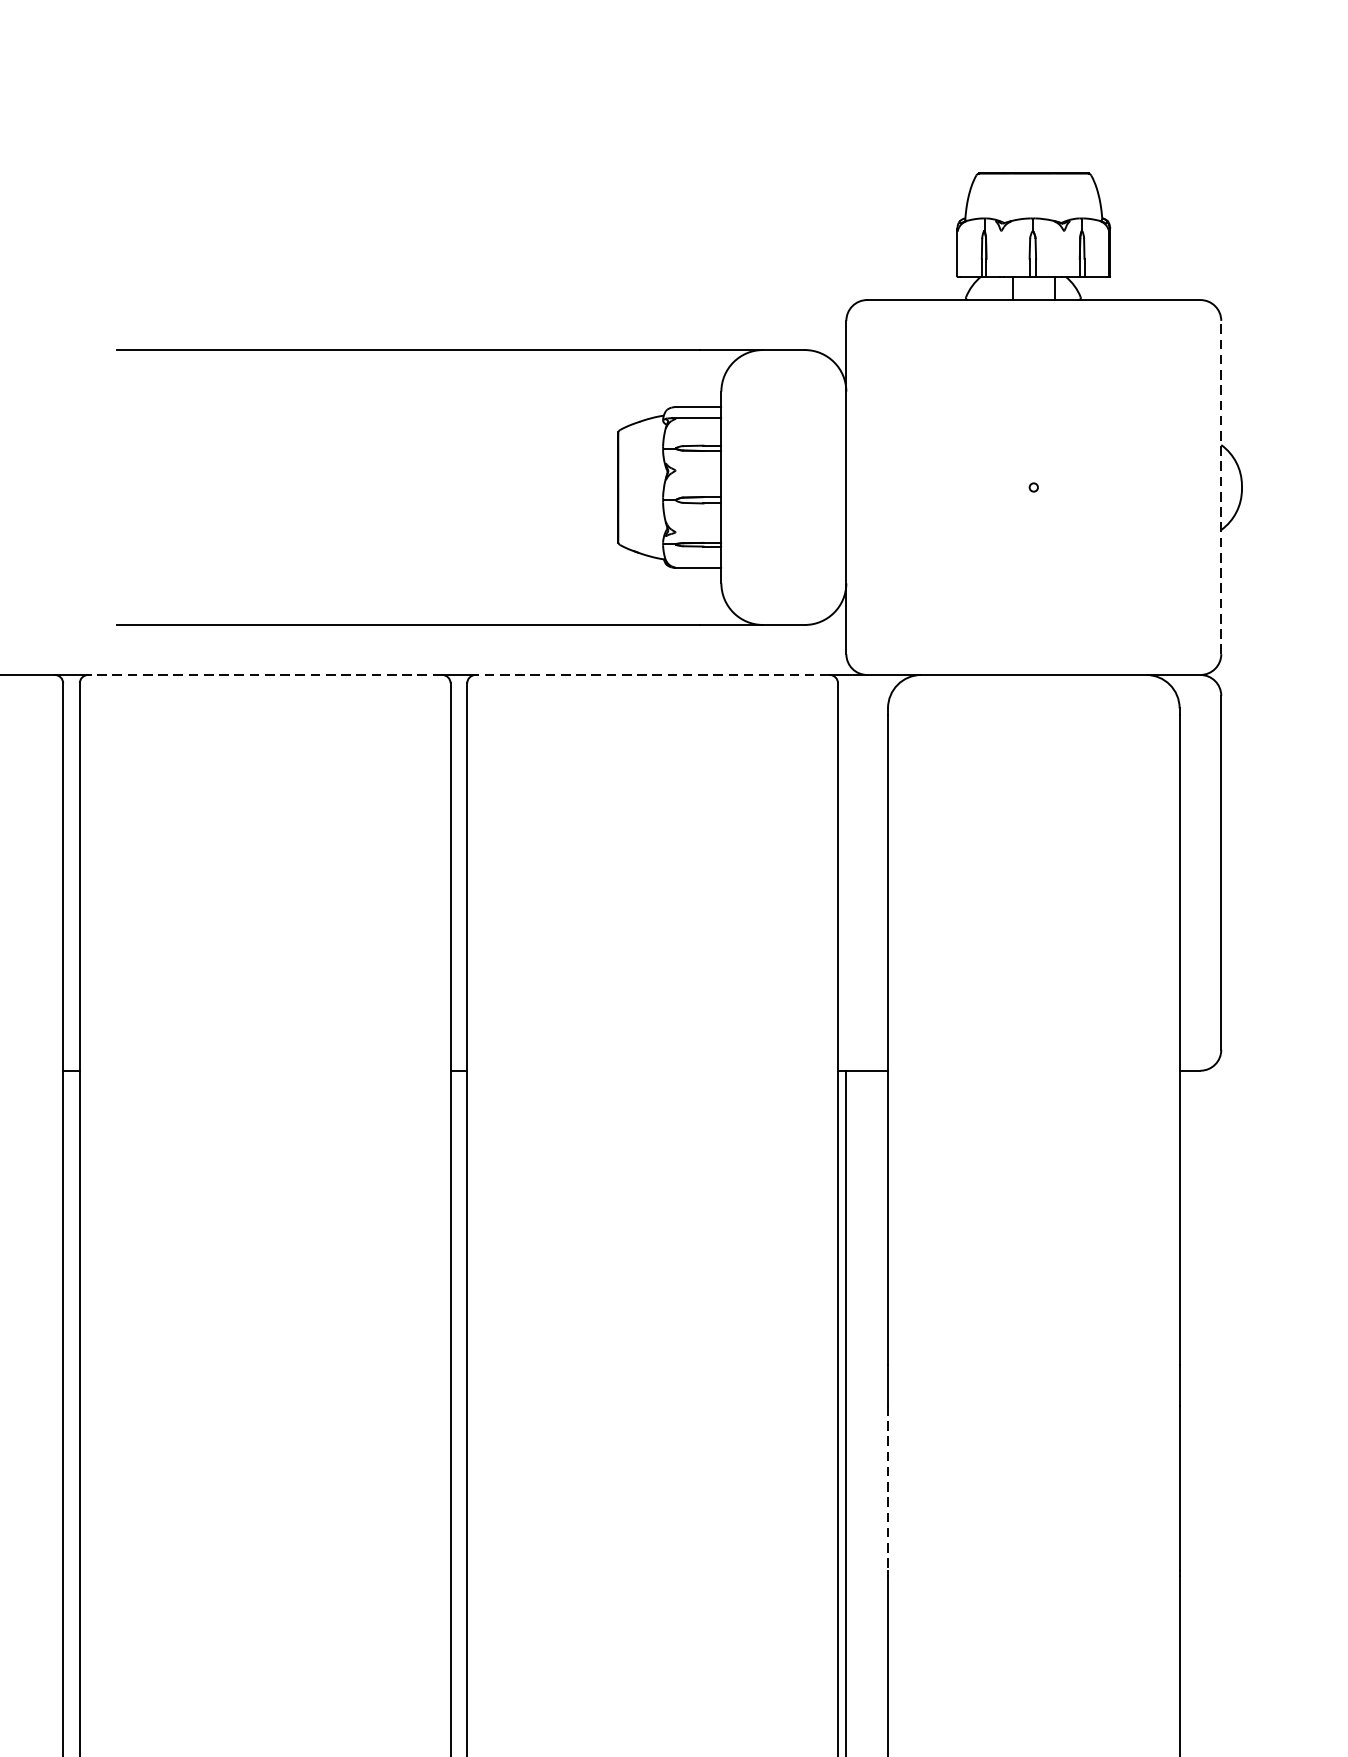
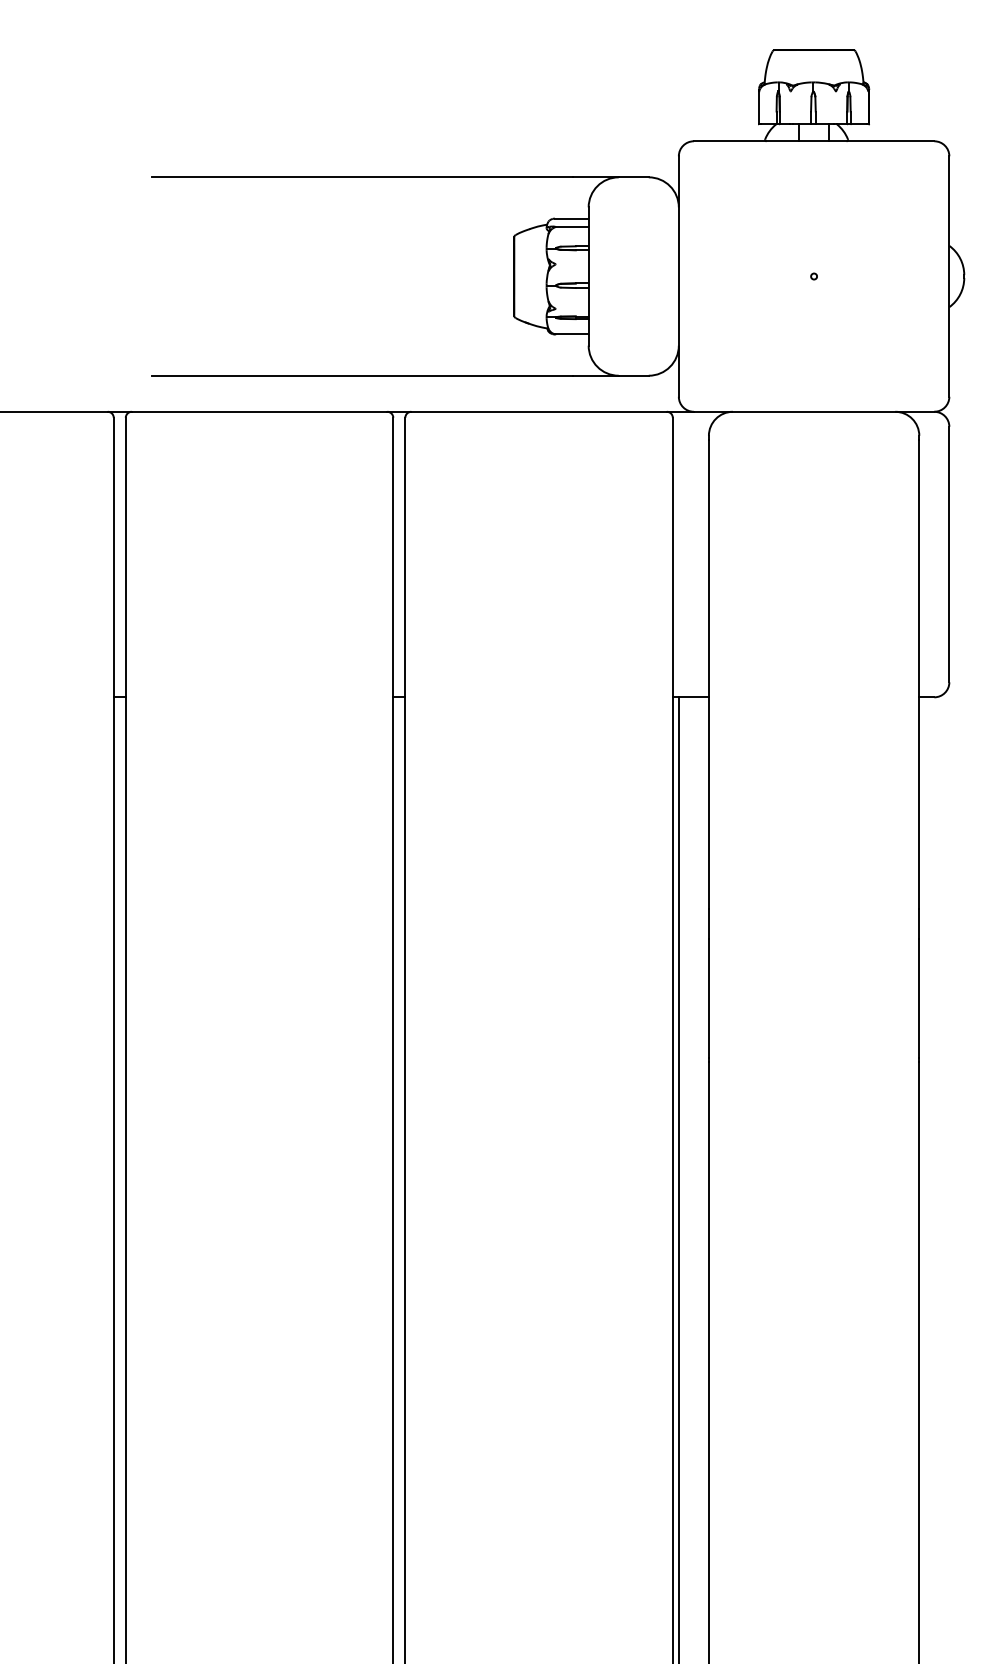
line: (1221, 487) -> (949, 276), dashed -> solid
line: (265, 674) -> (259, 411), dashed -> solid
line: (653, 674) -> (539, 411), dashed -> solid
line: (887, 1488) -> (708, 998), dashed -> solid

